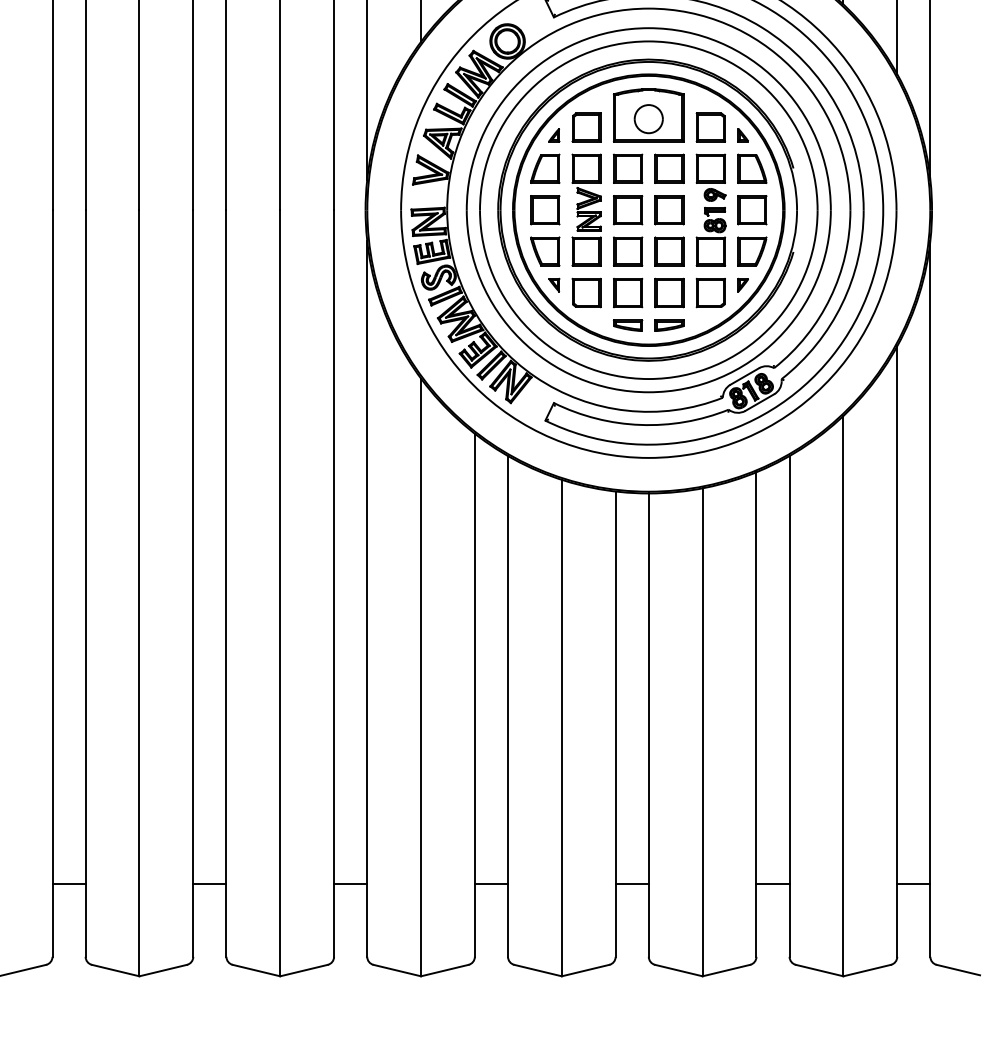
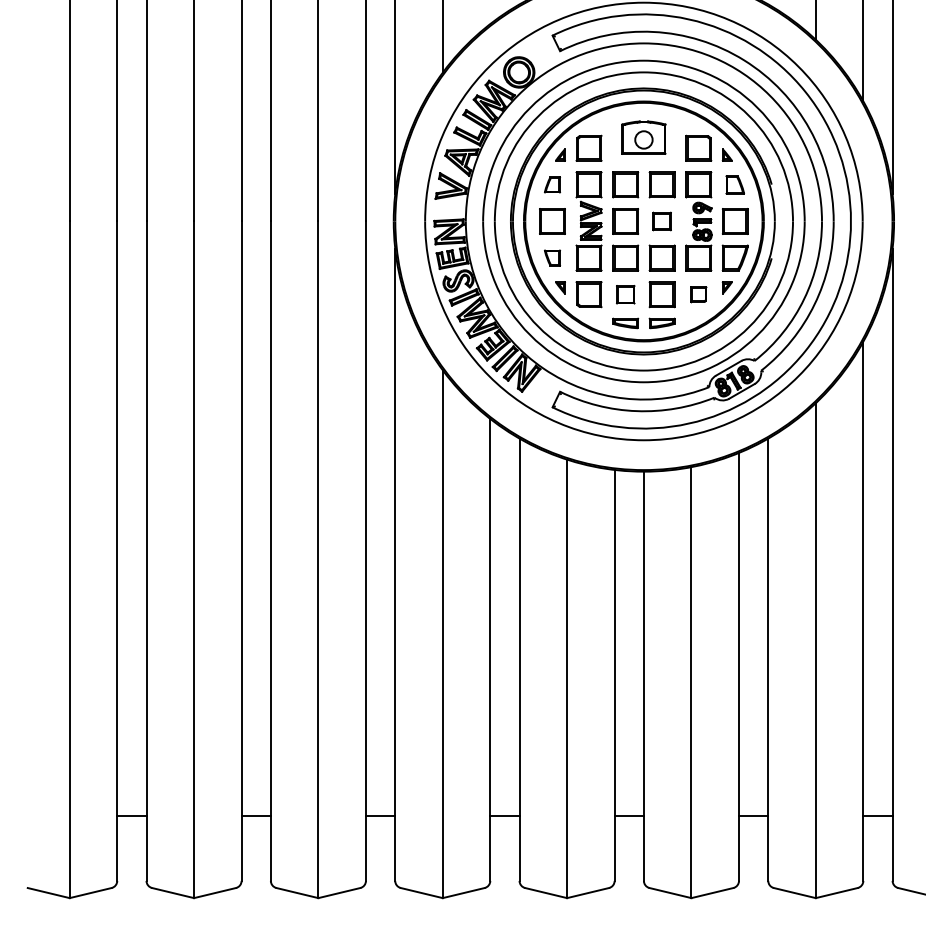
part: (648, 115) -> (643, 137), size x0.7
part: (545, 168) -> (552, 184), size x0.6
part: (751, 168) -> (734, 184), size x0.7
part: (668, 210) -> (661, 221), size x0.7
part: (545, 250) -> (552, 257), size x0.6
part: (627, 292) -> (625, 294), size x0.7
part: (710, 292) -> (698, 294), size x0.6

